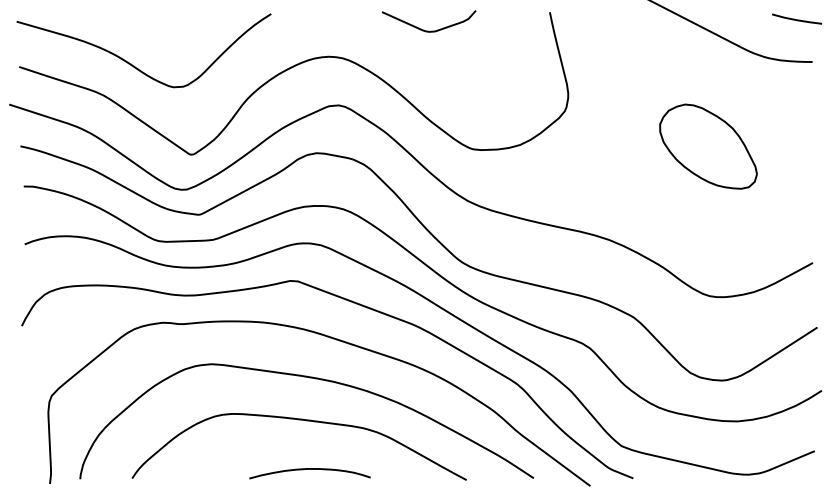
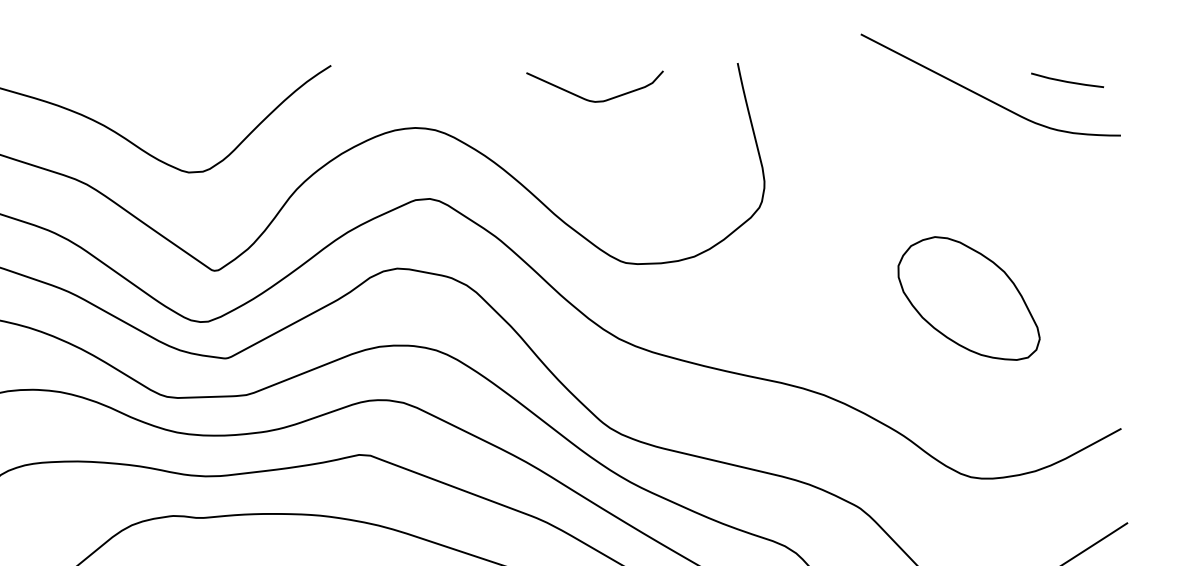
line: (797, 19) -> (1068, 80), moved
curve: (428, 30) -> (594, 99), moved
part: (708, 146) -> (969, 298), moved

